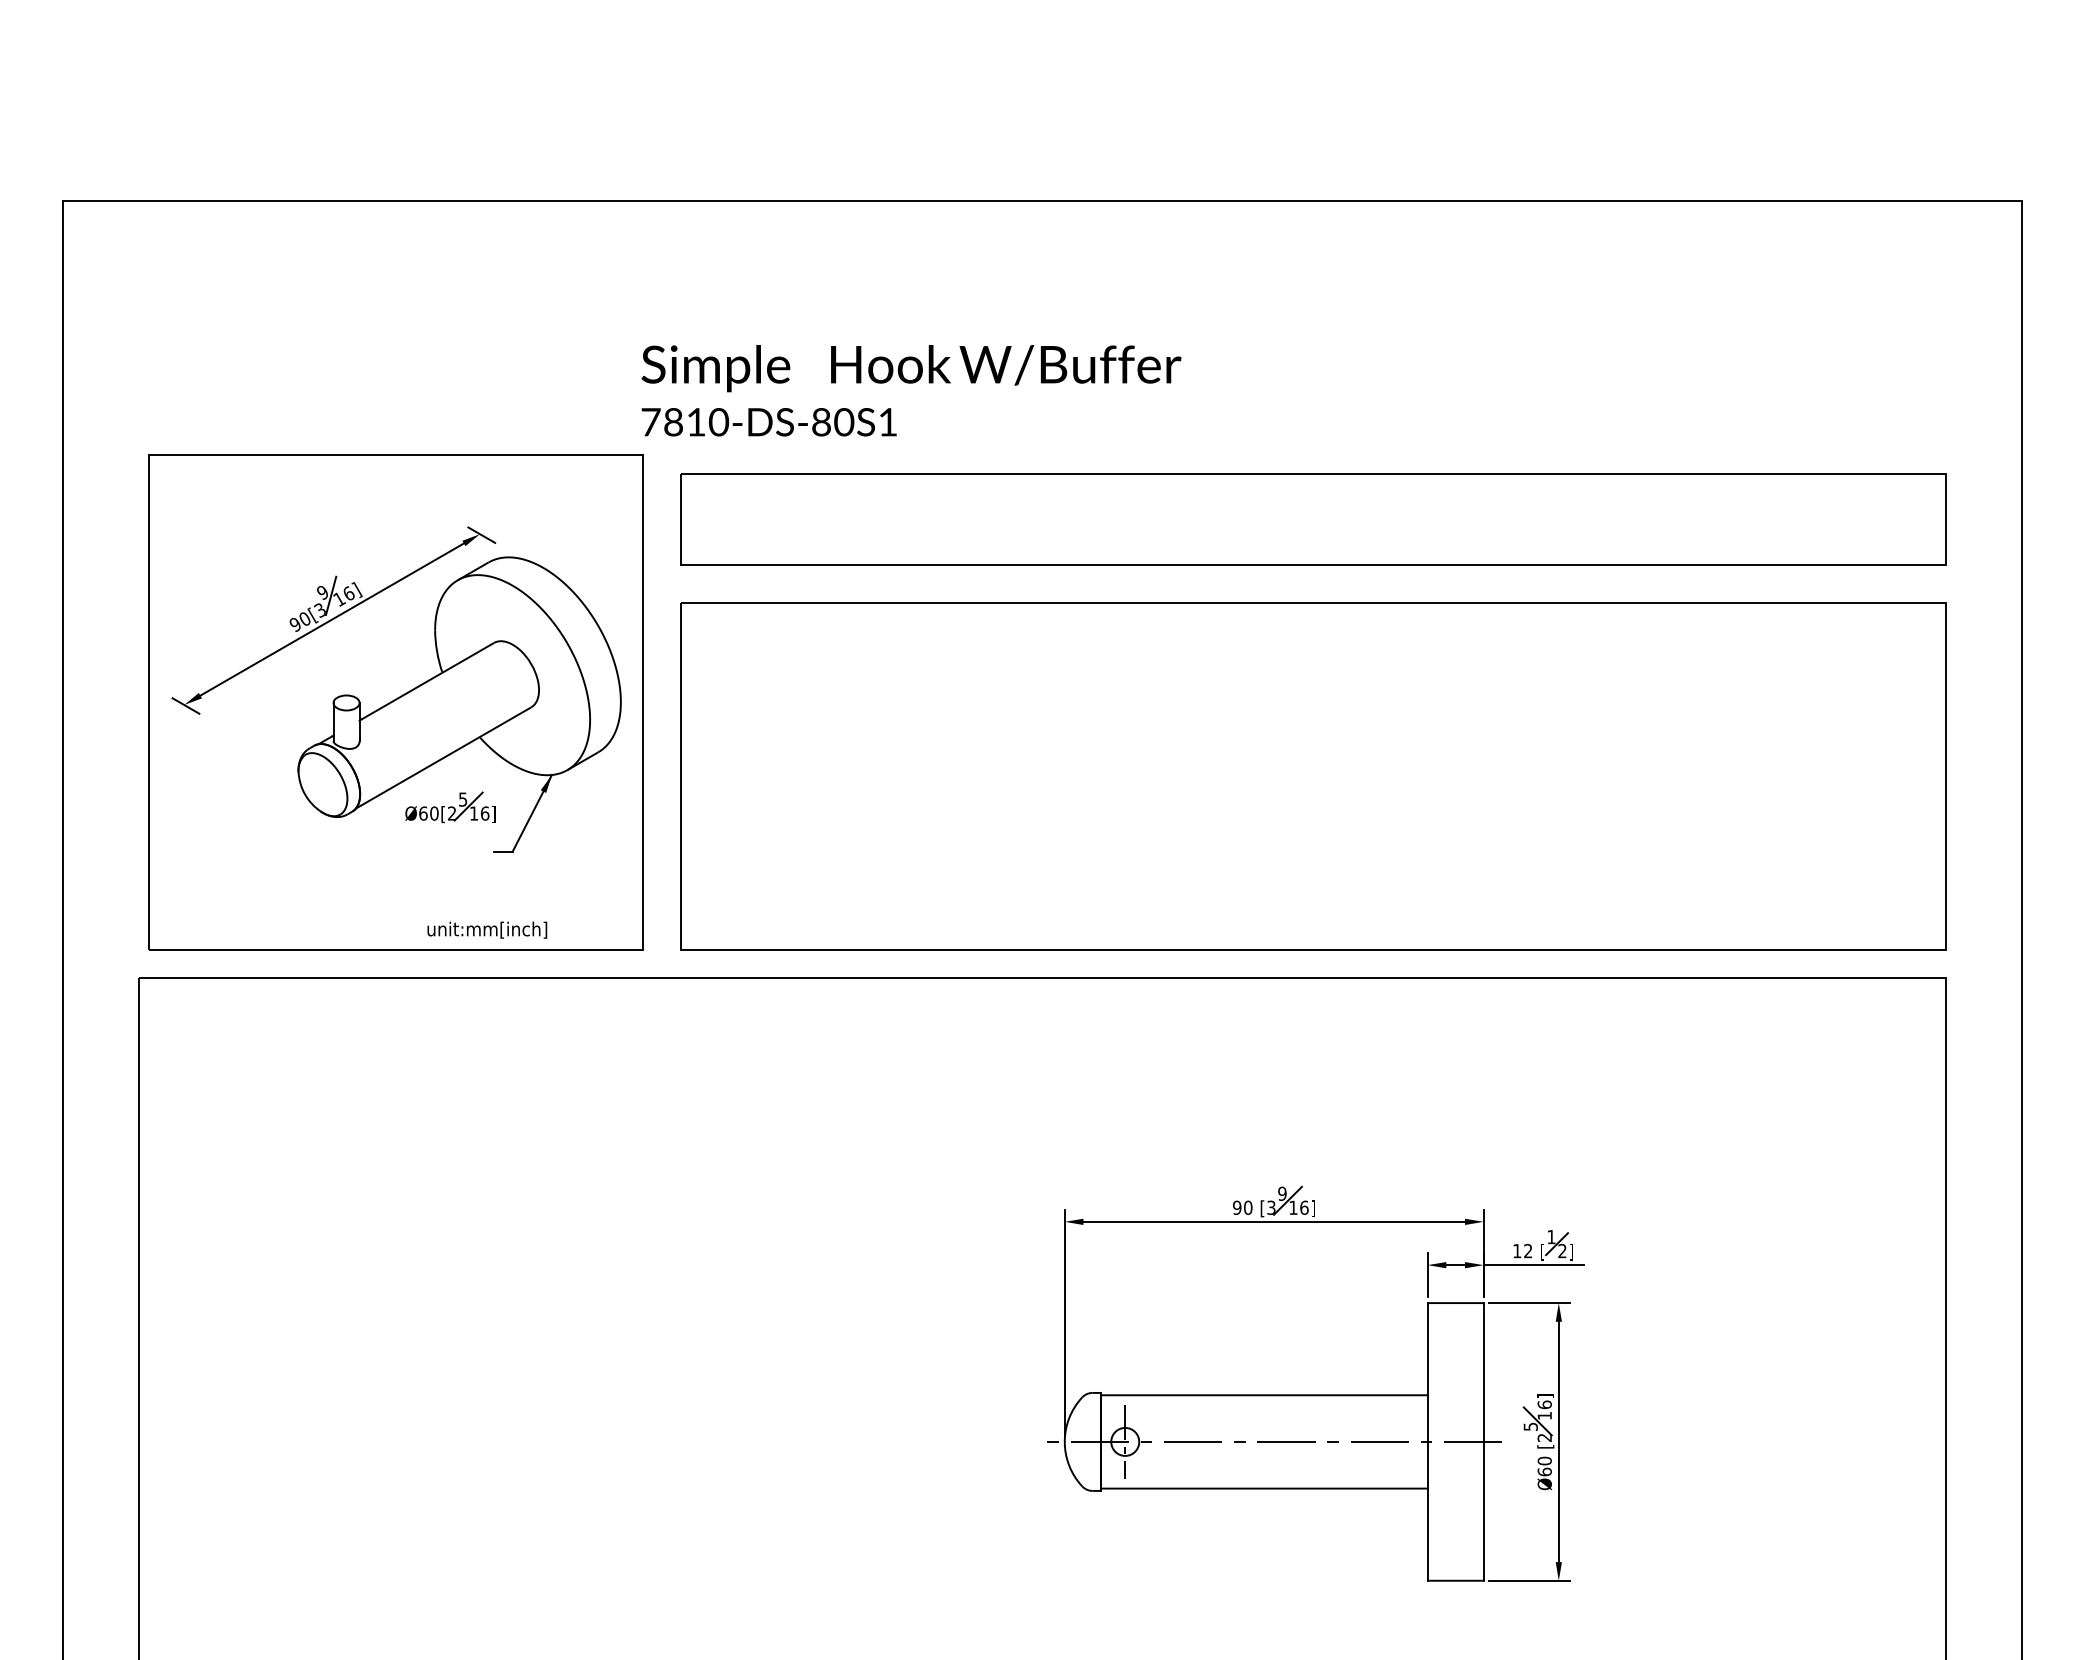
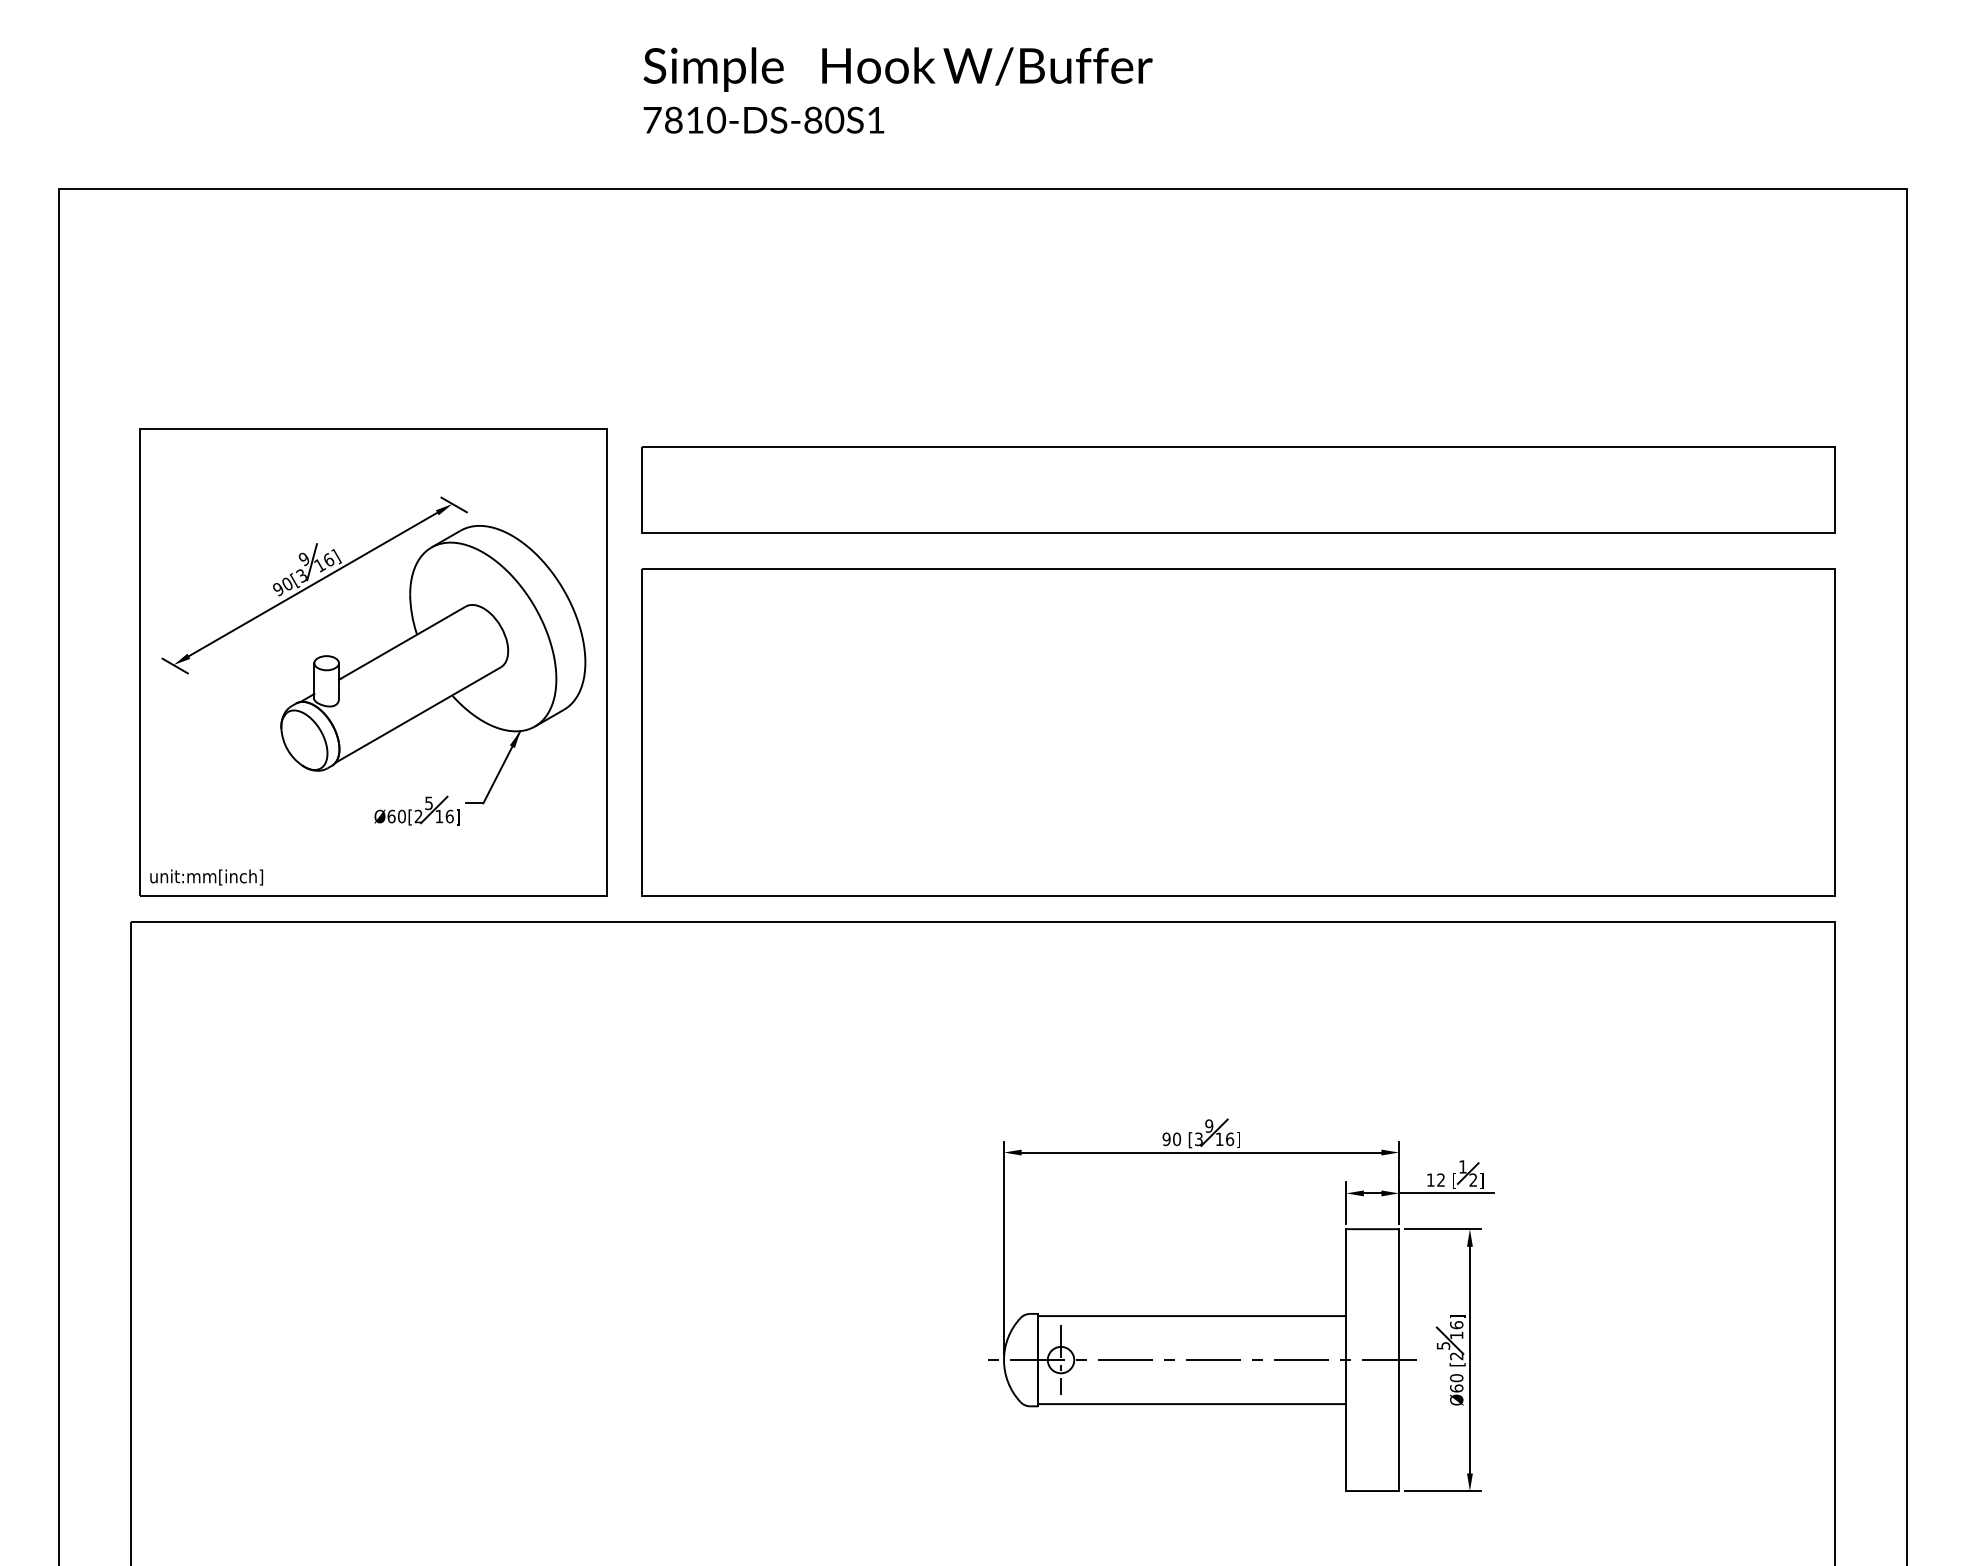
text: (911, 390) -> (898, 90), moved
part: (450, 807) -> (417, 810), moved
text: (487, 929) -> (206, 876), moved

